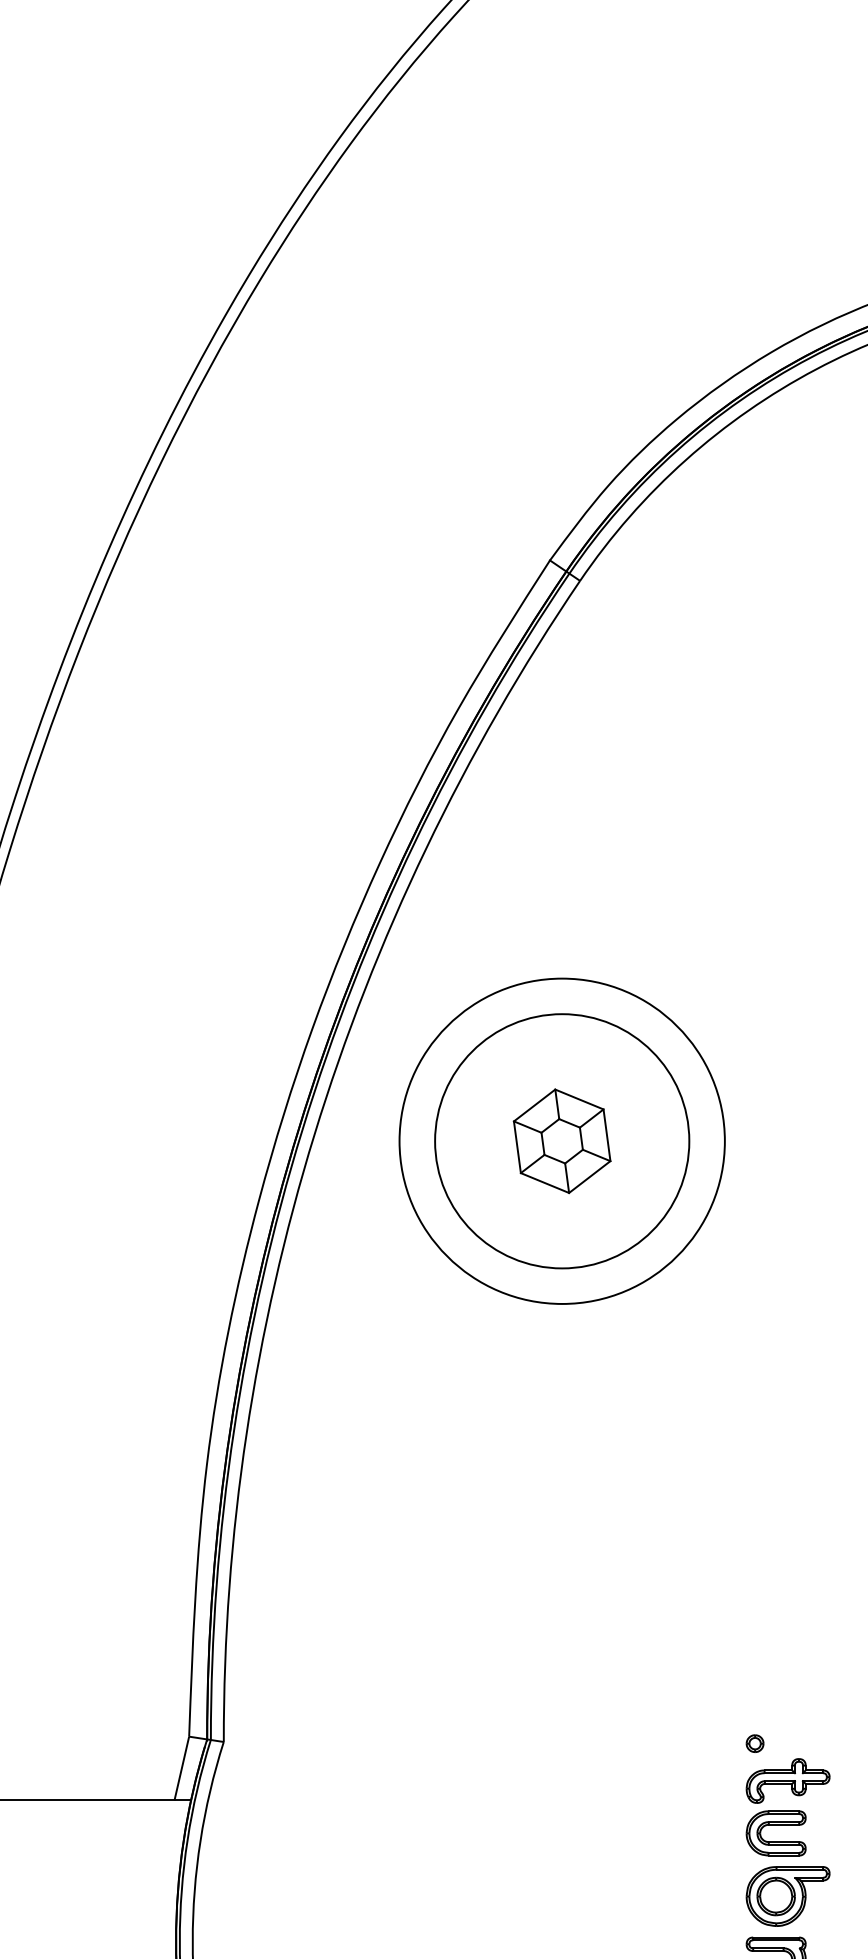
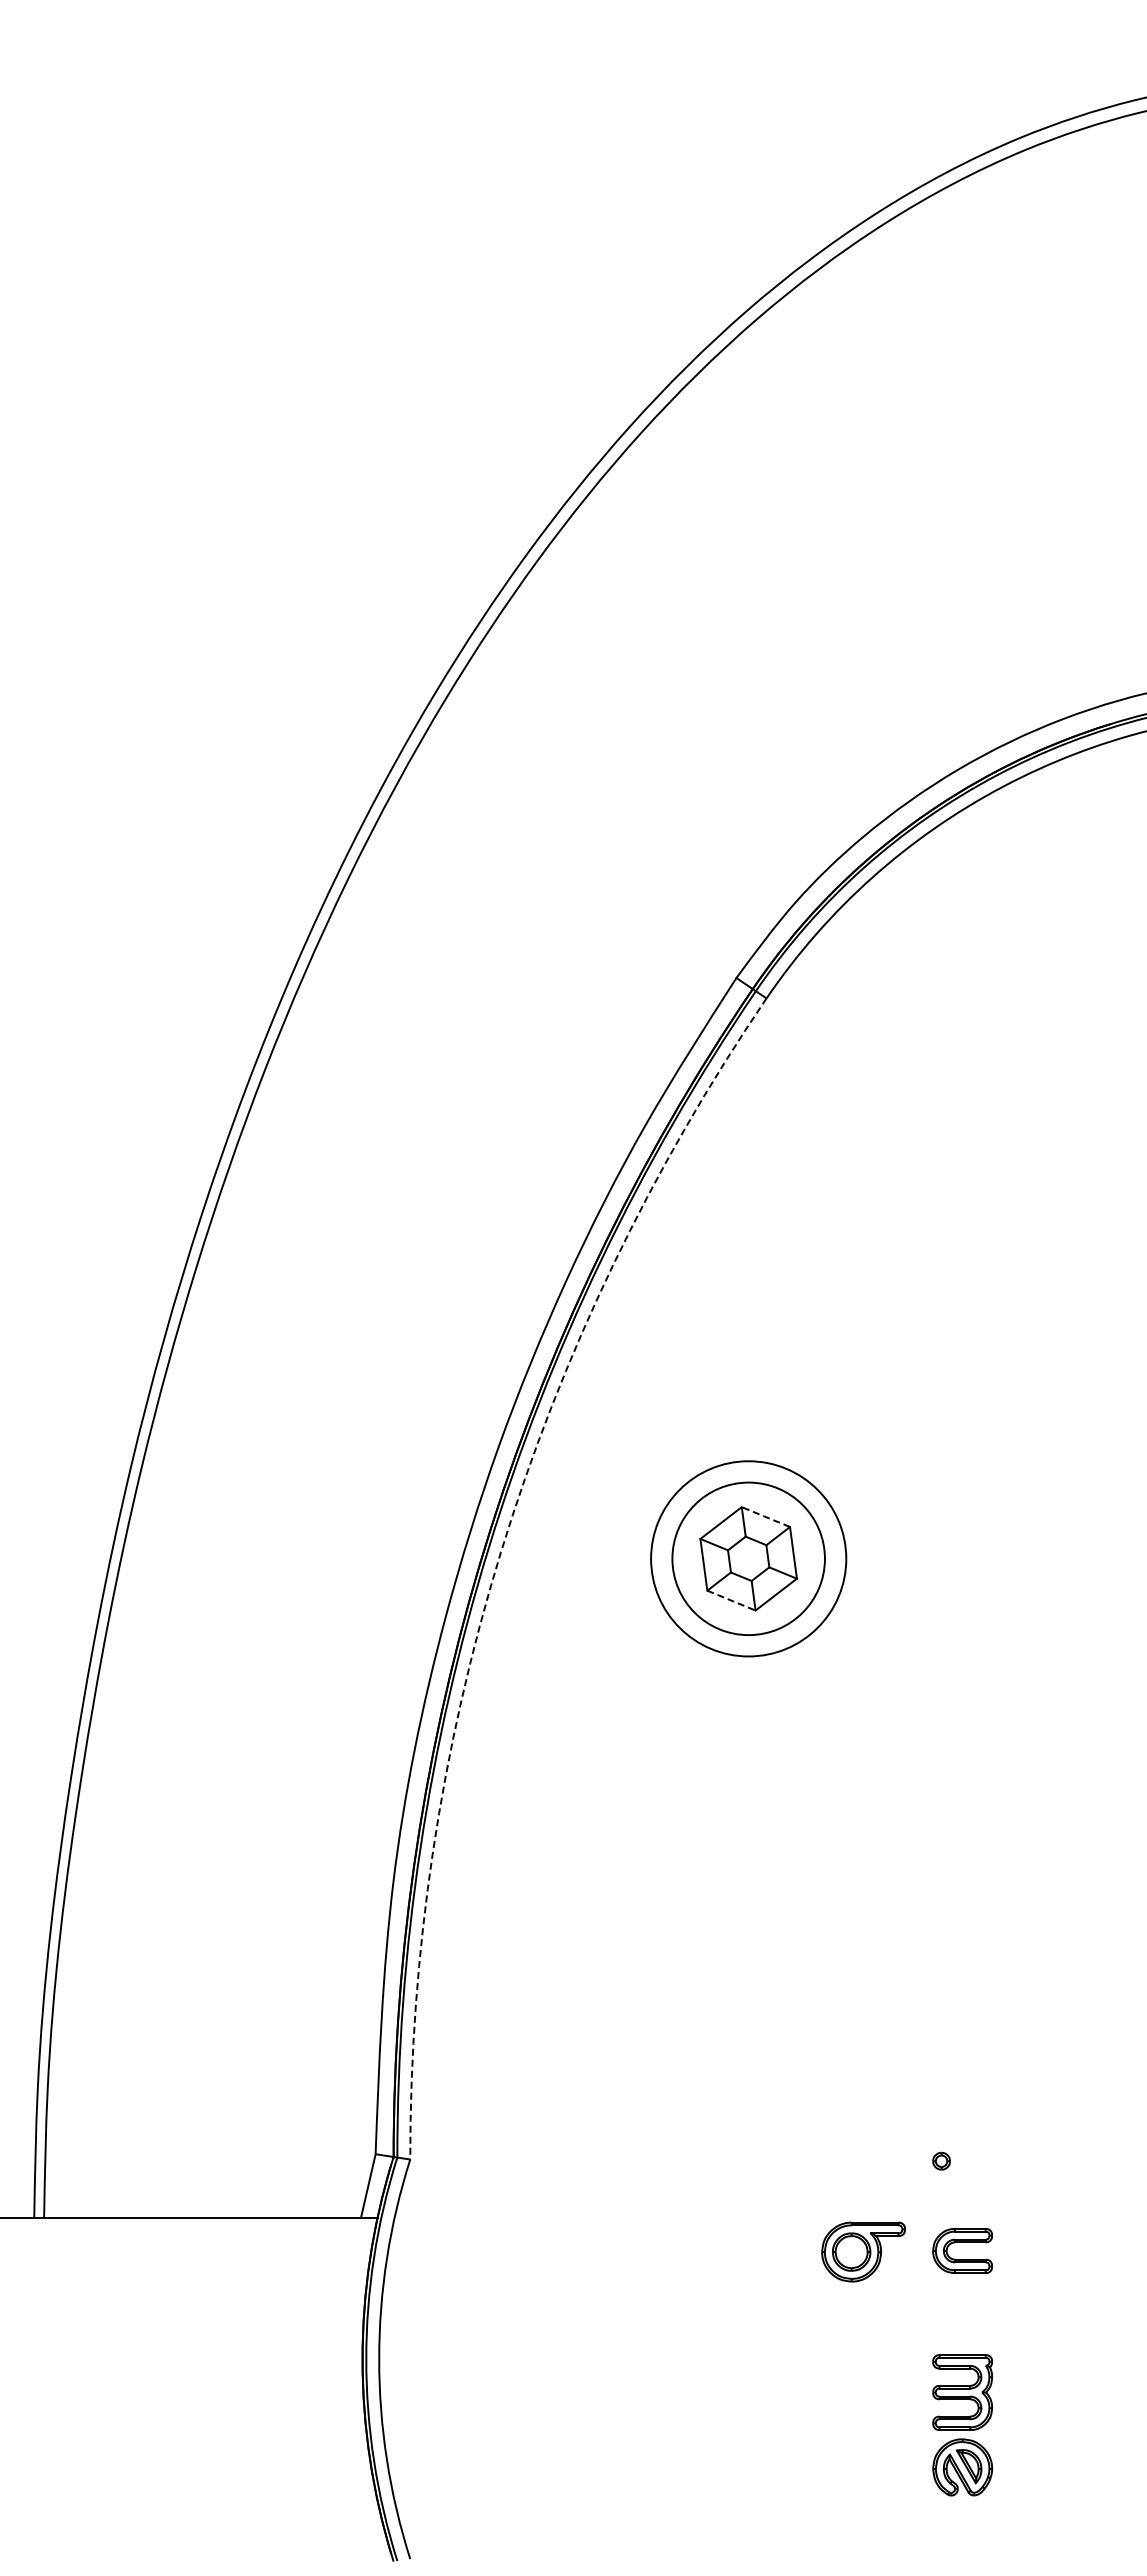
line: (579, 1098) -> (765, 1516), solid -> dashed
arc: (315, 1134) -> (501, 1552), solid -> dashed
circle: (562, 1140) -> (748, 1558), size x0.6
circle: (562, 1140) -> (748, 1558), size x0.6
line: (545, 1182) -> (731, 1600), solid -> dashed
part: (788, 1780) -> (974, 2198), removed
part: (788, 1895) -> (863, 2251), moved

